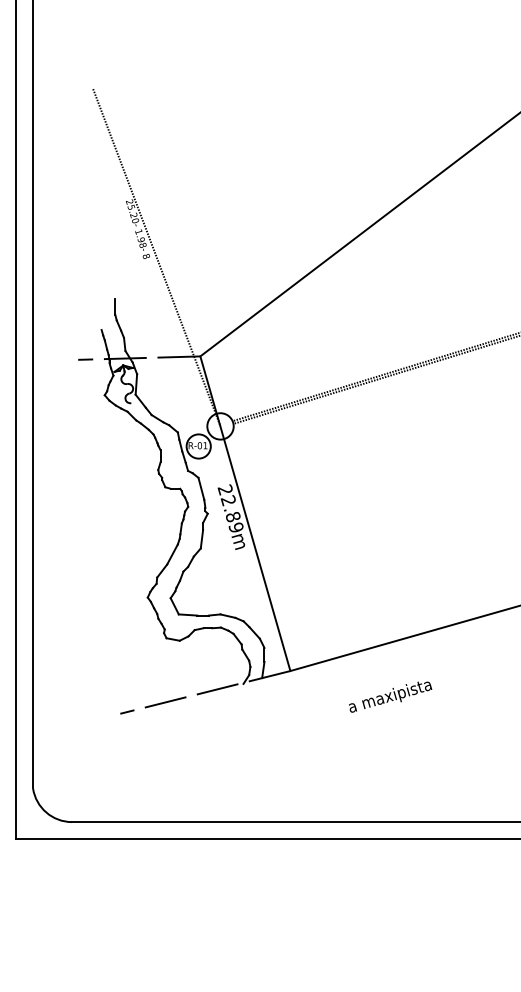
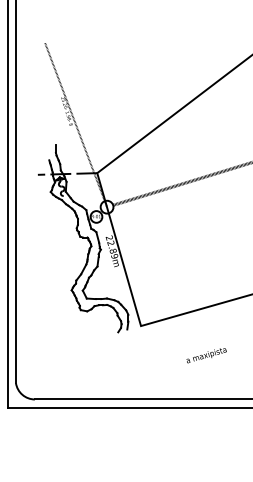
line: (204, 692) -> (99, 336), removed
text: (390, 696) -> (206, 355), moved

